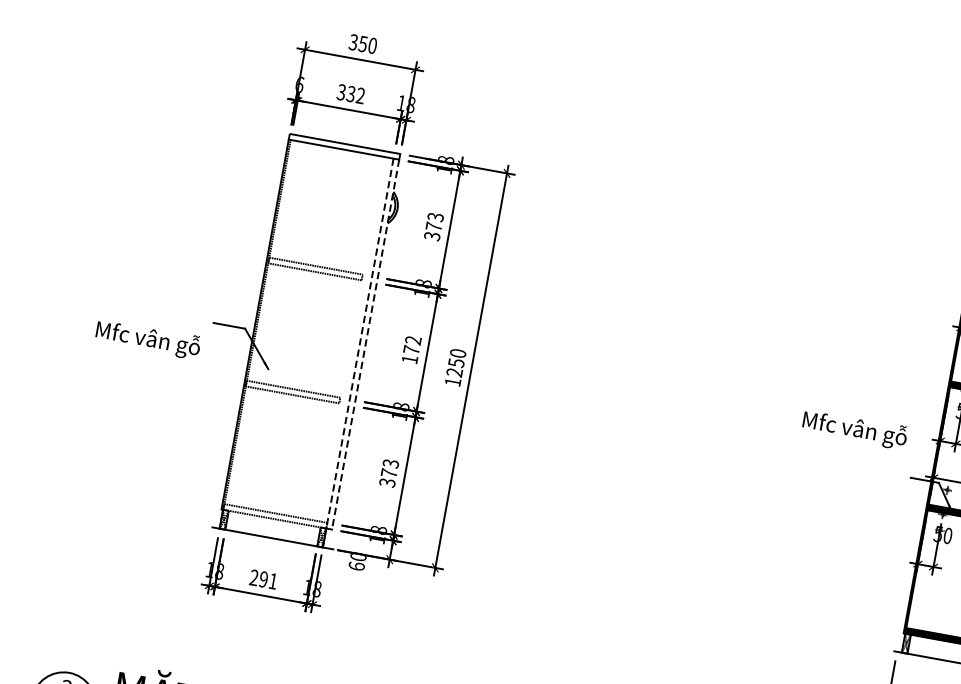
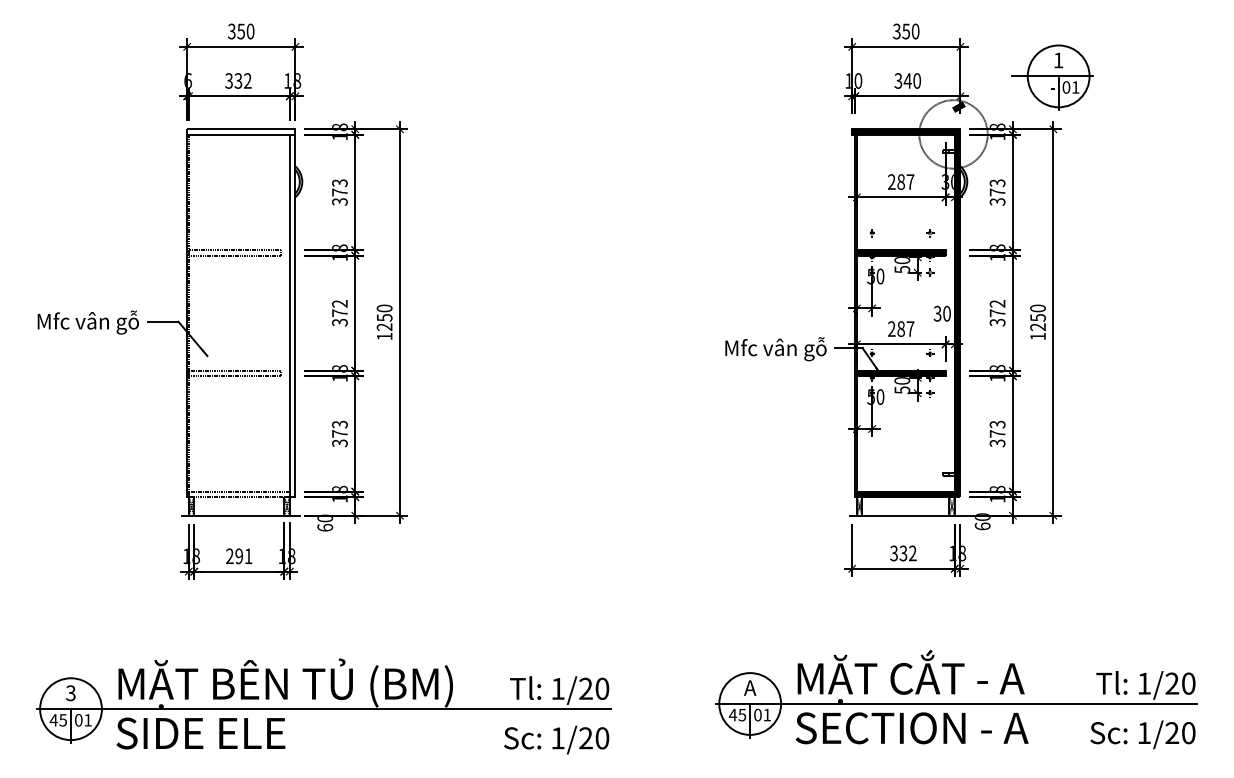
text: (147, 339) -> (87, 322), moved
line: (359, 344) -> (289, 316), dashed -> solid
line: (365, 345) -> (295, 316), dashed -> solid
text: (409, 359) -> (339, 322), 172 -> 372
text: (854, 429) -> (775, 349), moved

